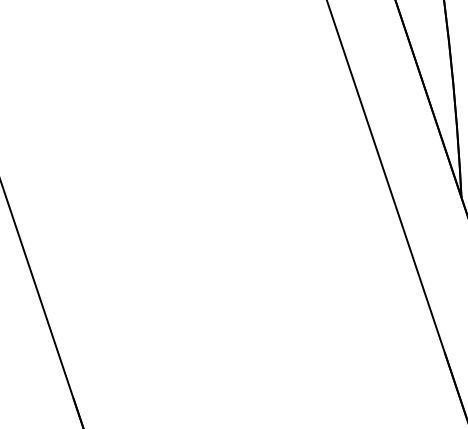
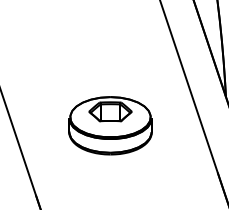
part: (225, 256) -> (110, 125), added

